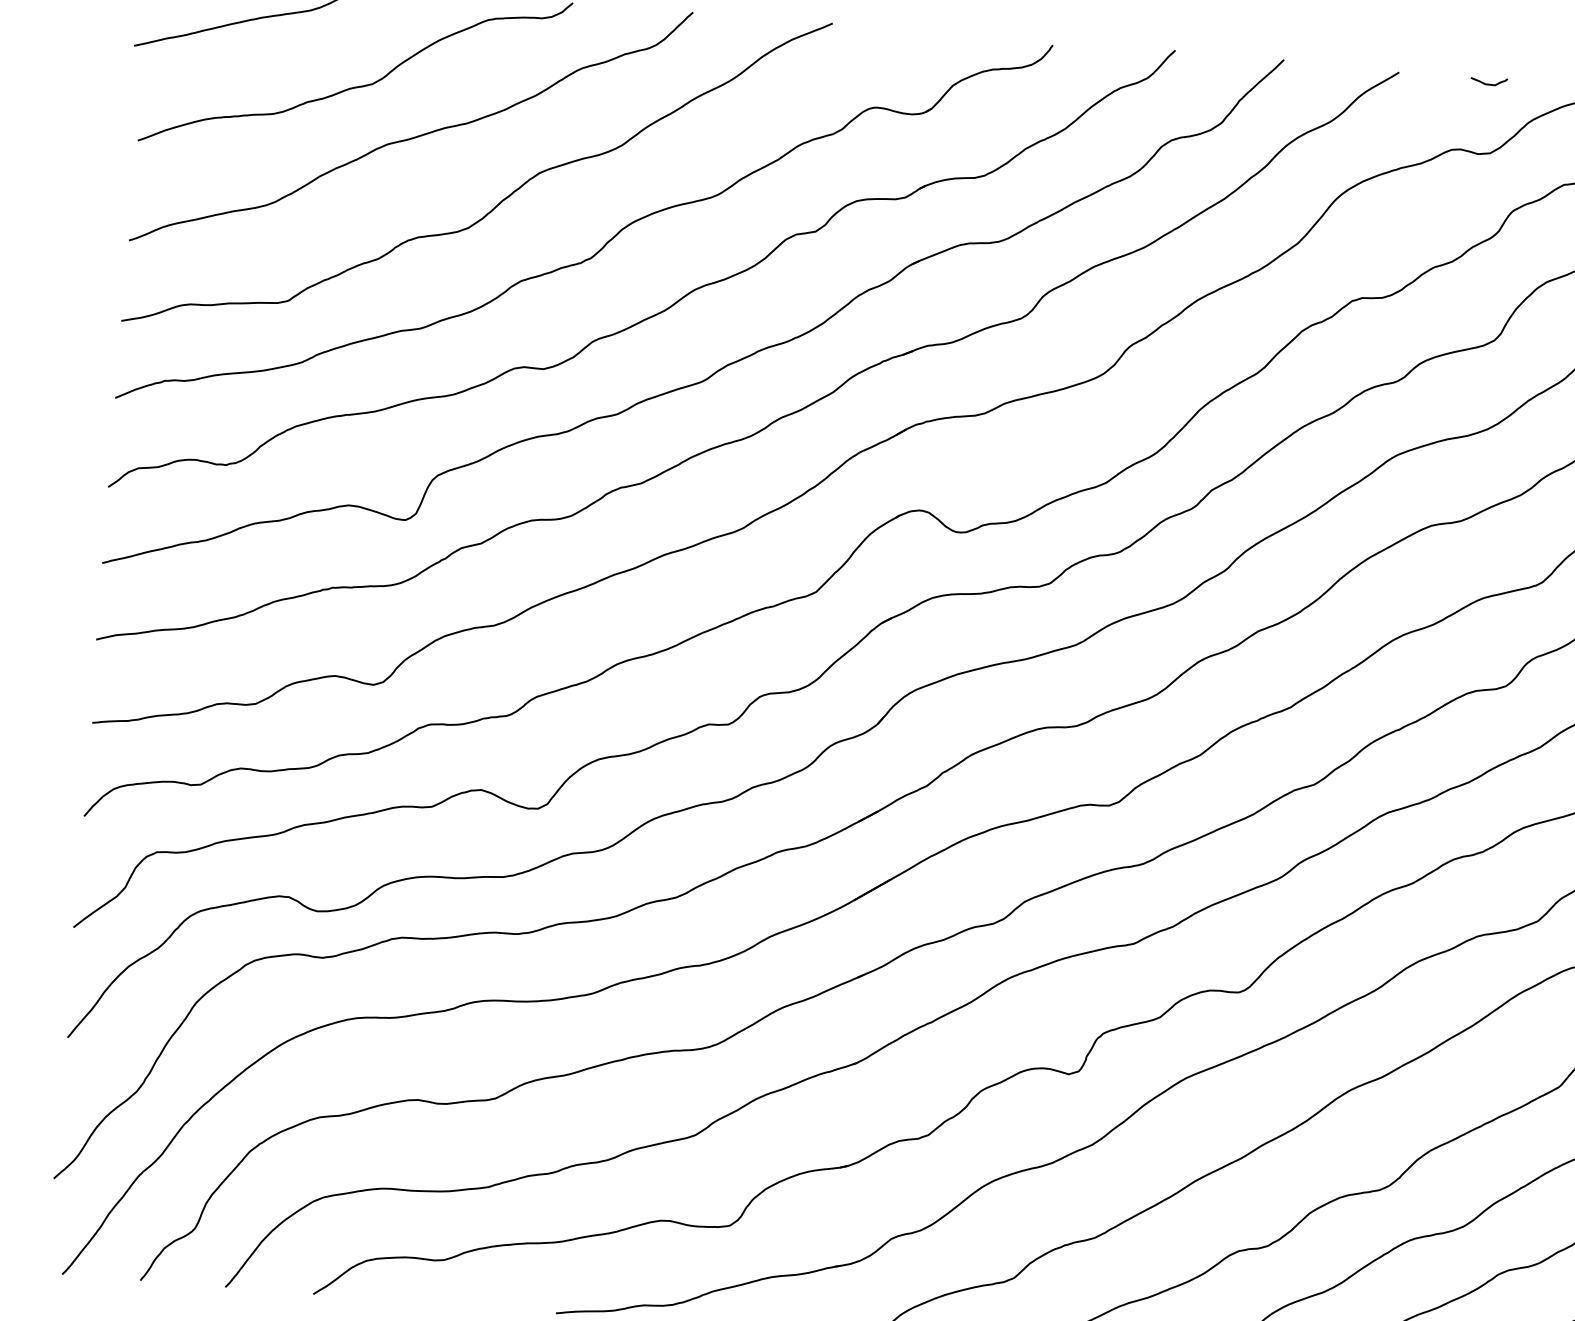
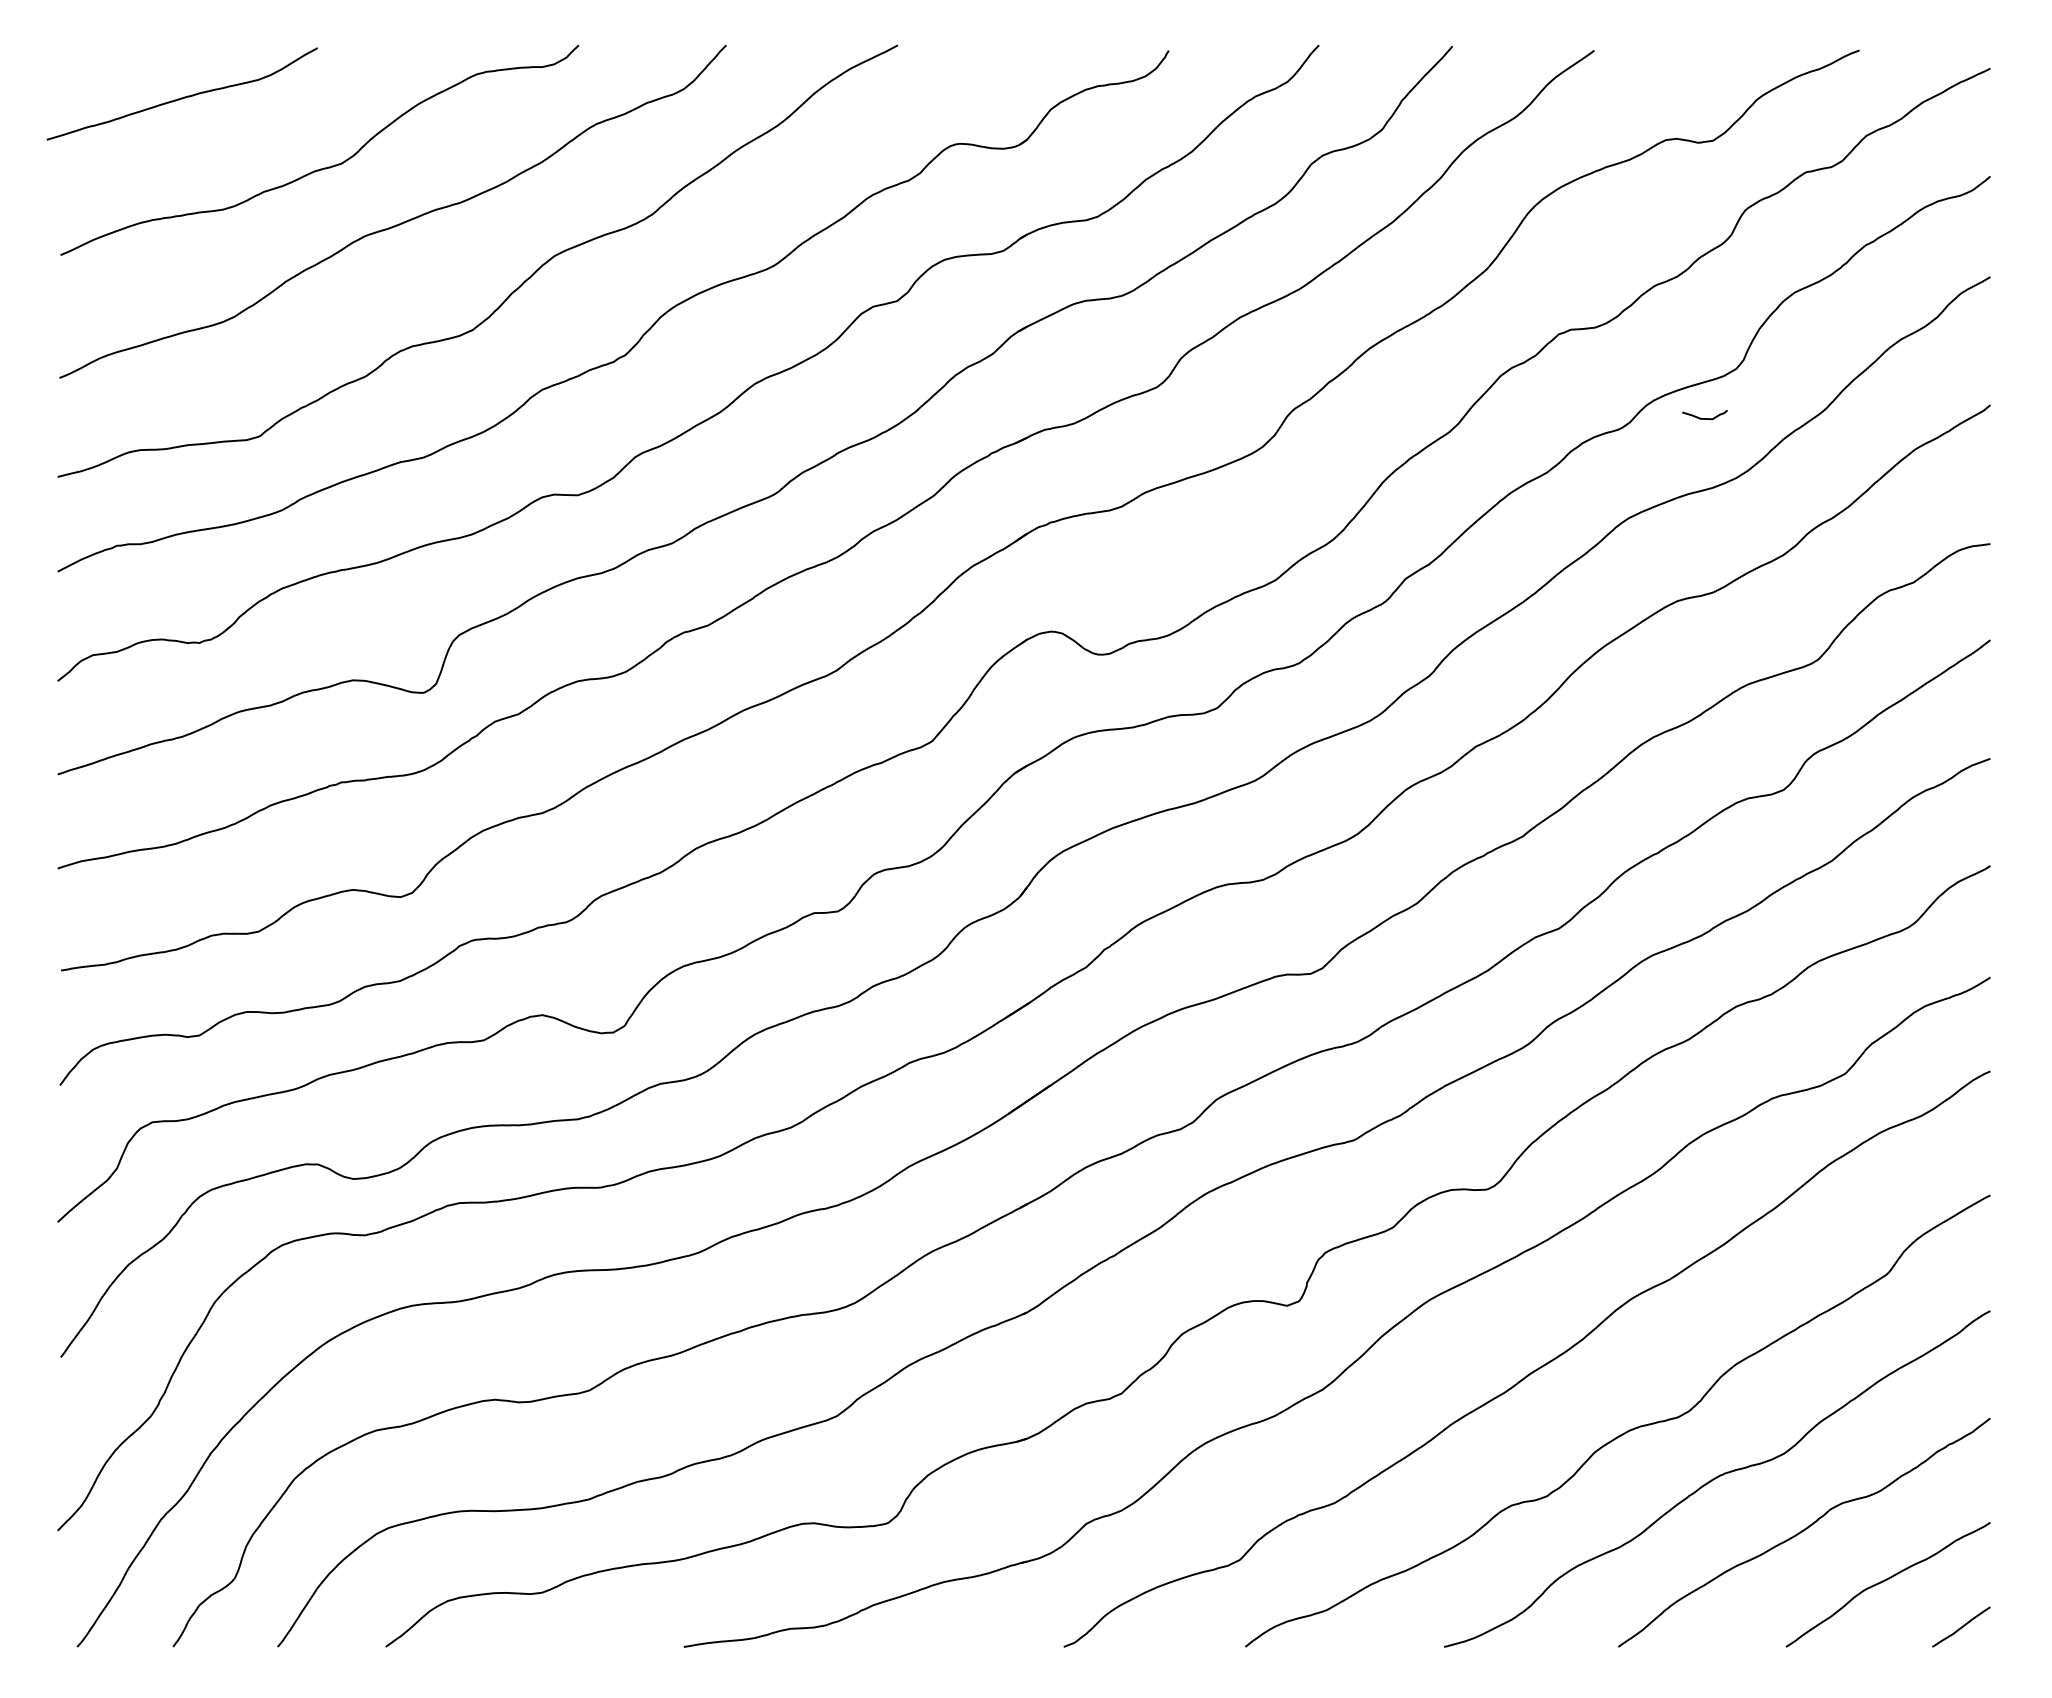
curve: (1488, 84) -> (1704, 418), moved

